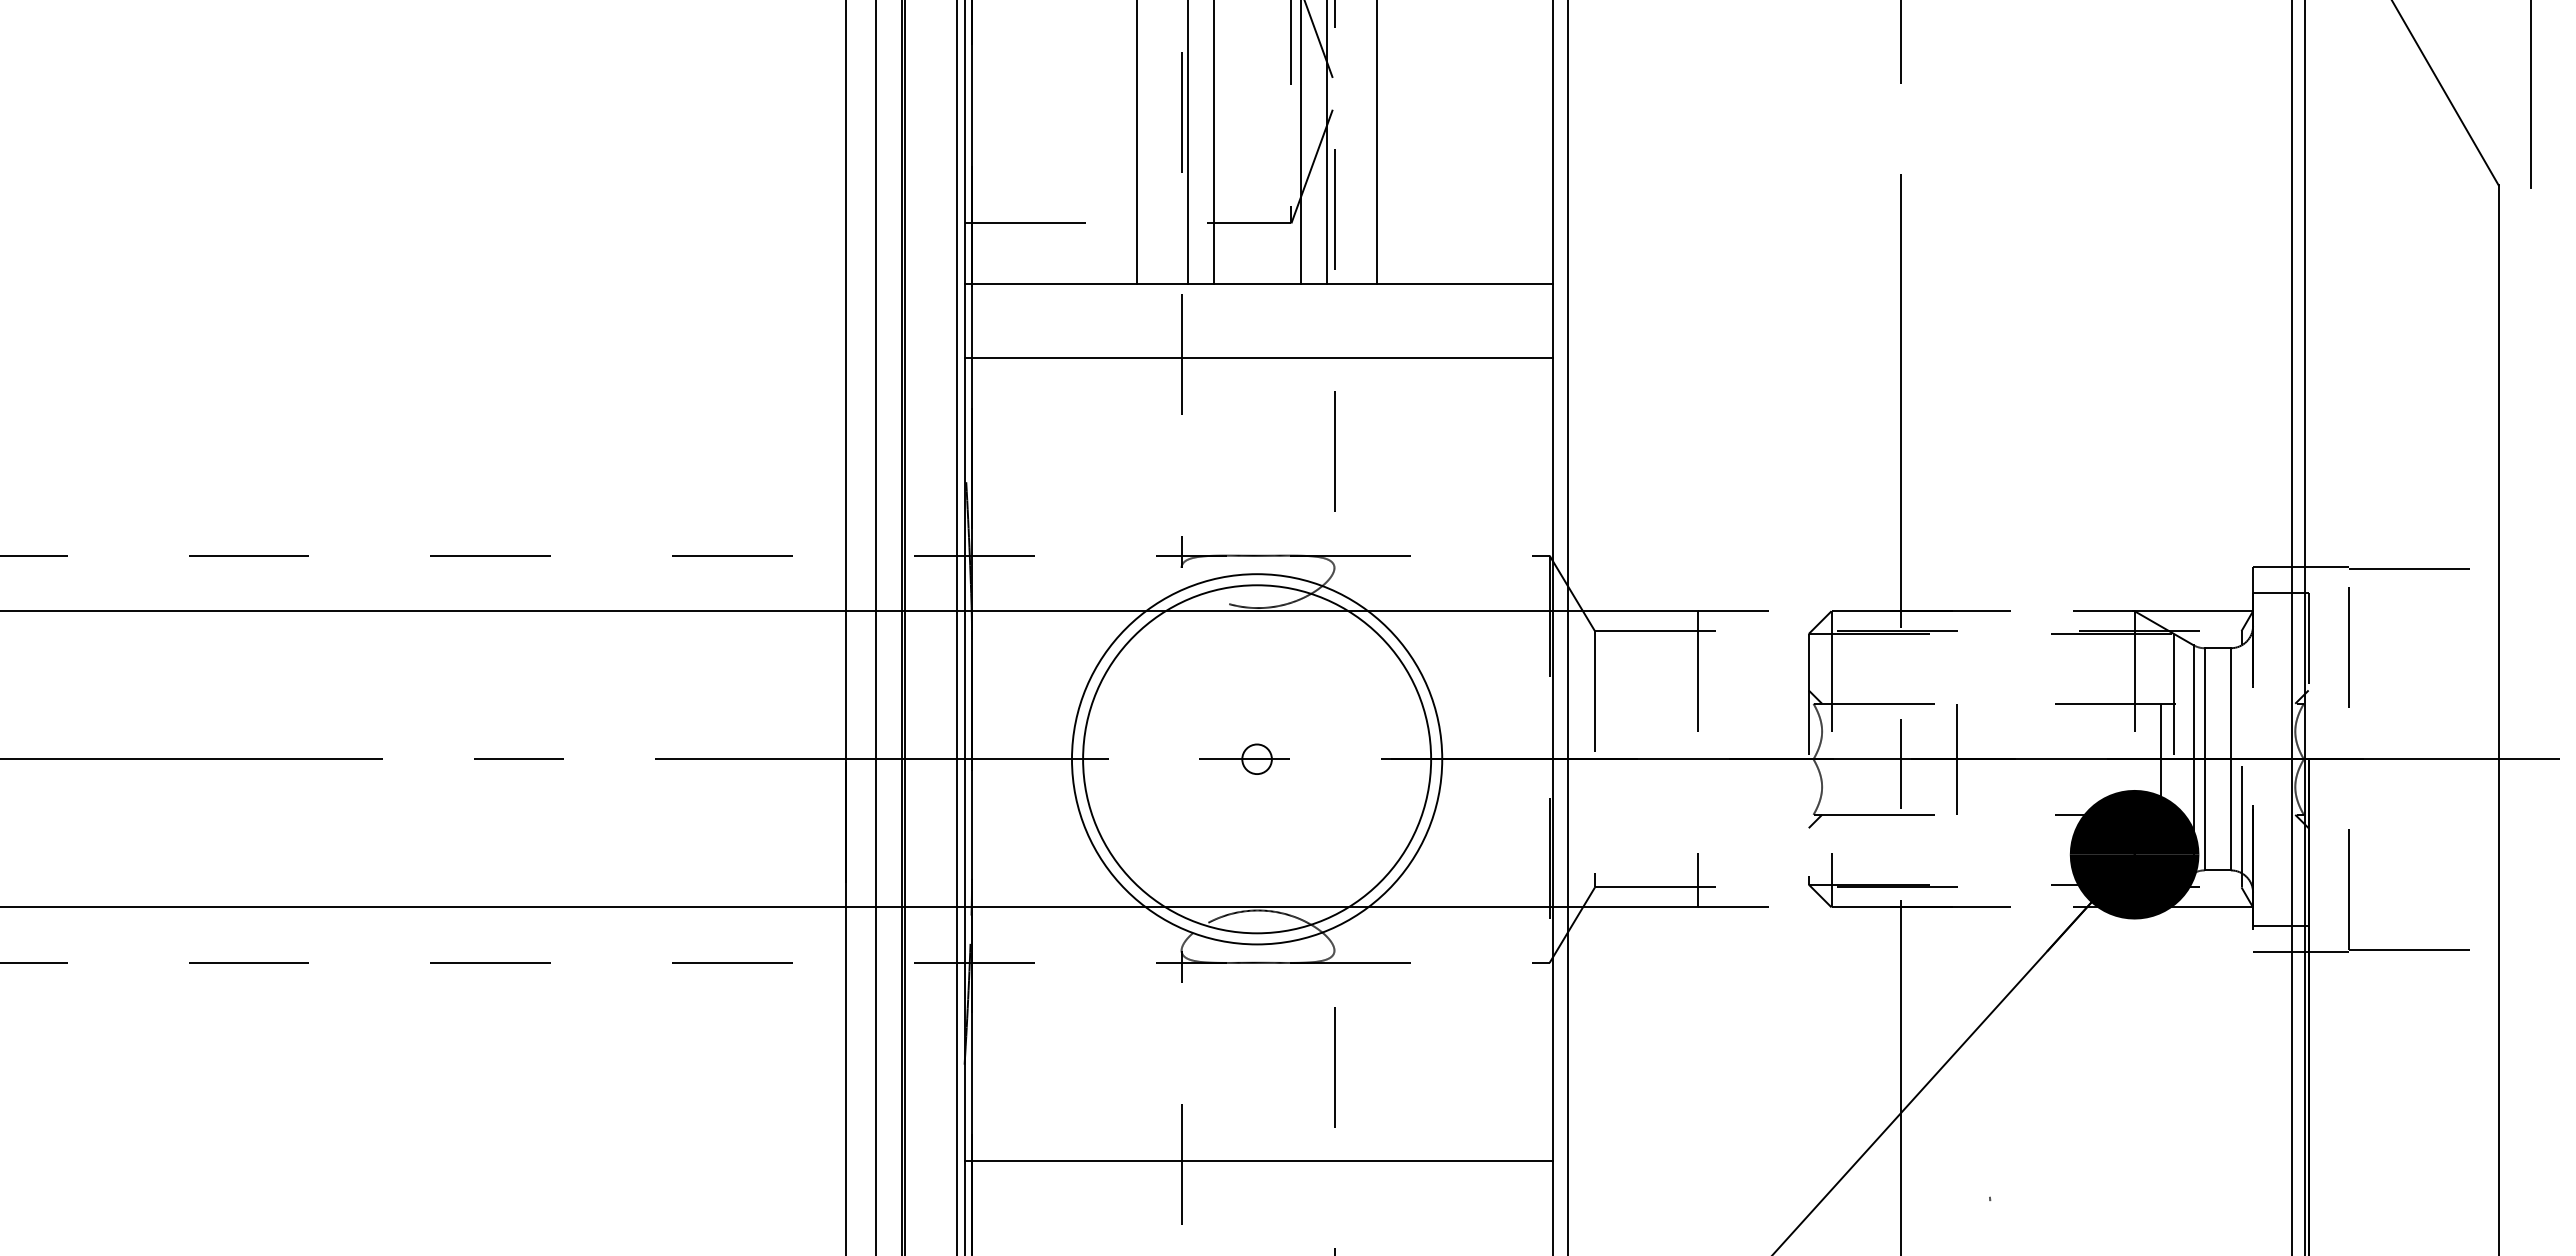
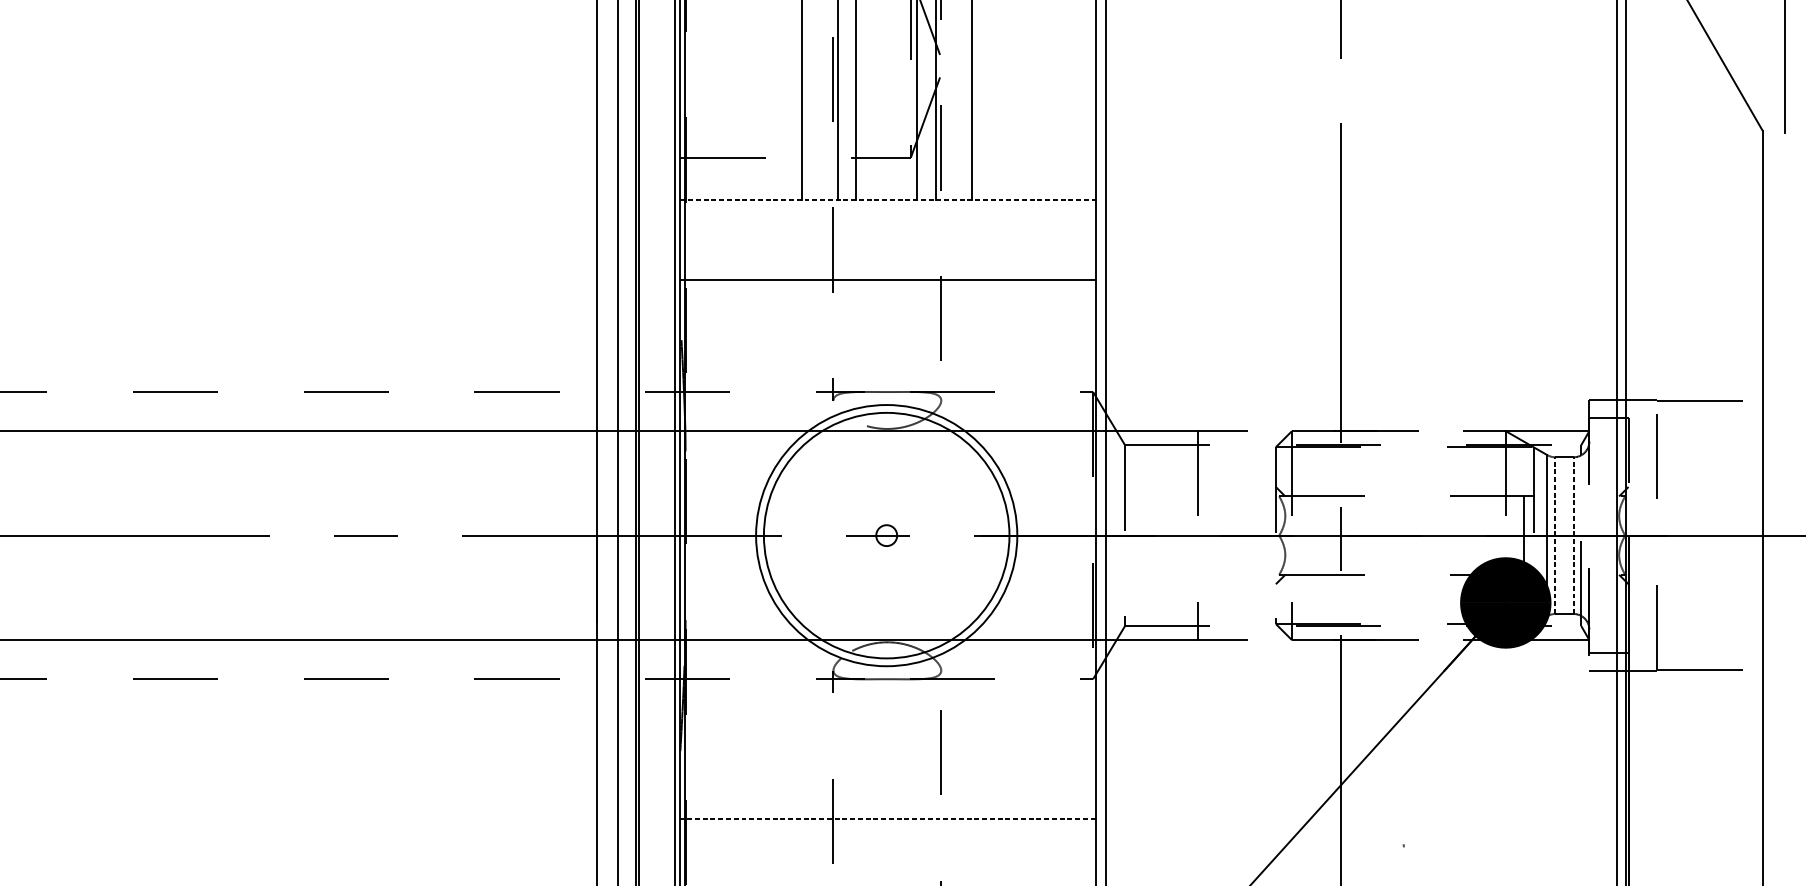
line: (1259, 283) -> (888, 199), solid -> dashed
line: (1258, 357) -> (887, 280), moved
line: (1956, 758) -> (1380, 535), removed
line: (2204, 758) -> (1555, 535), solid -> dashed
line: (2230, 758) -> (1573, 535), solid -> dashed
line: (1258, 1161) -> (887, 819), solid -> dashed

